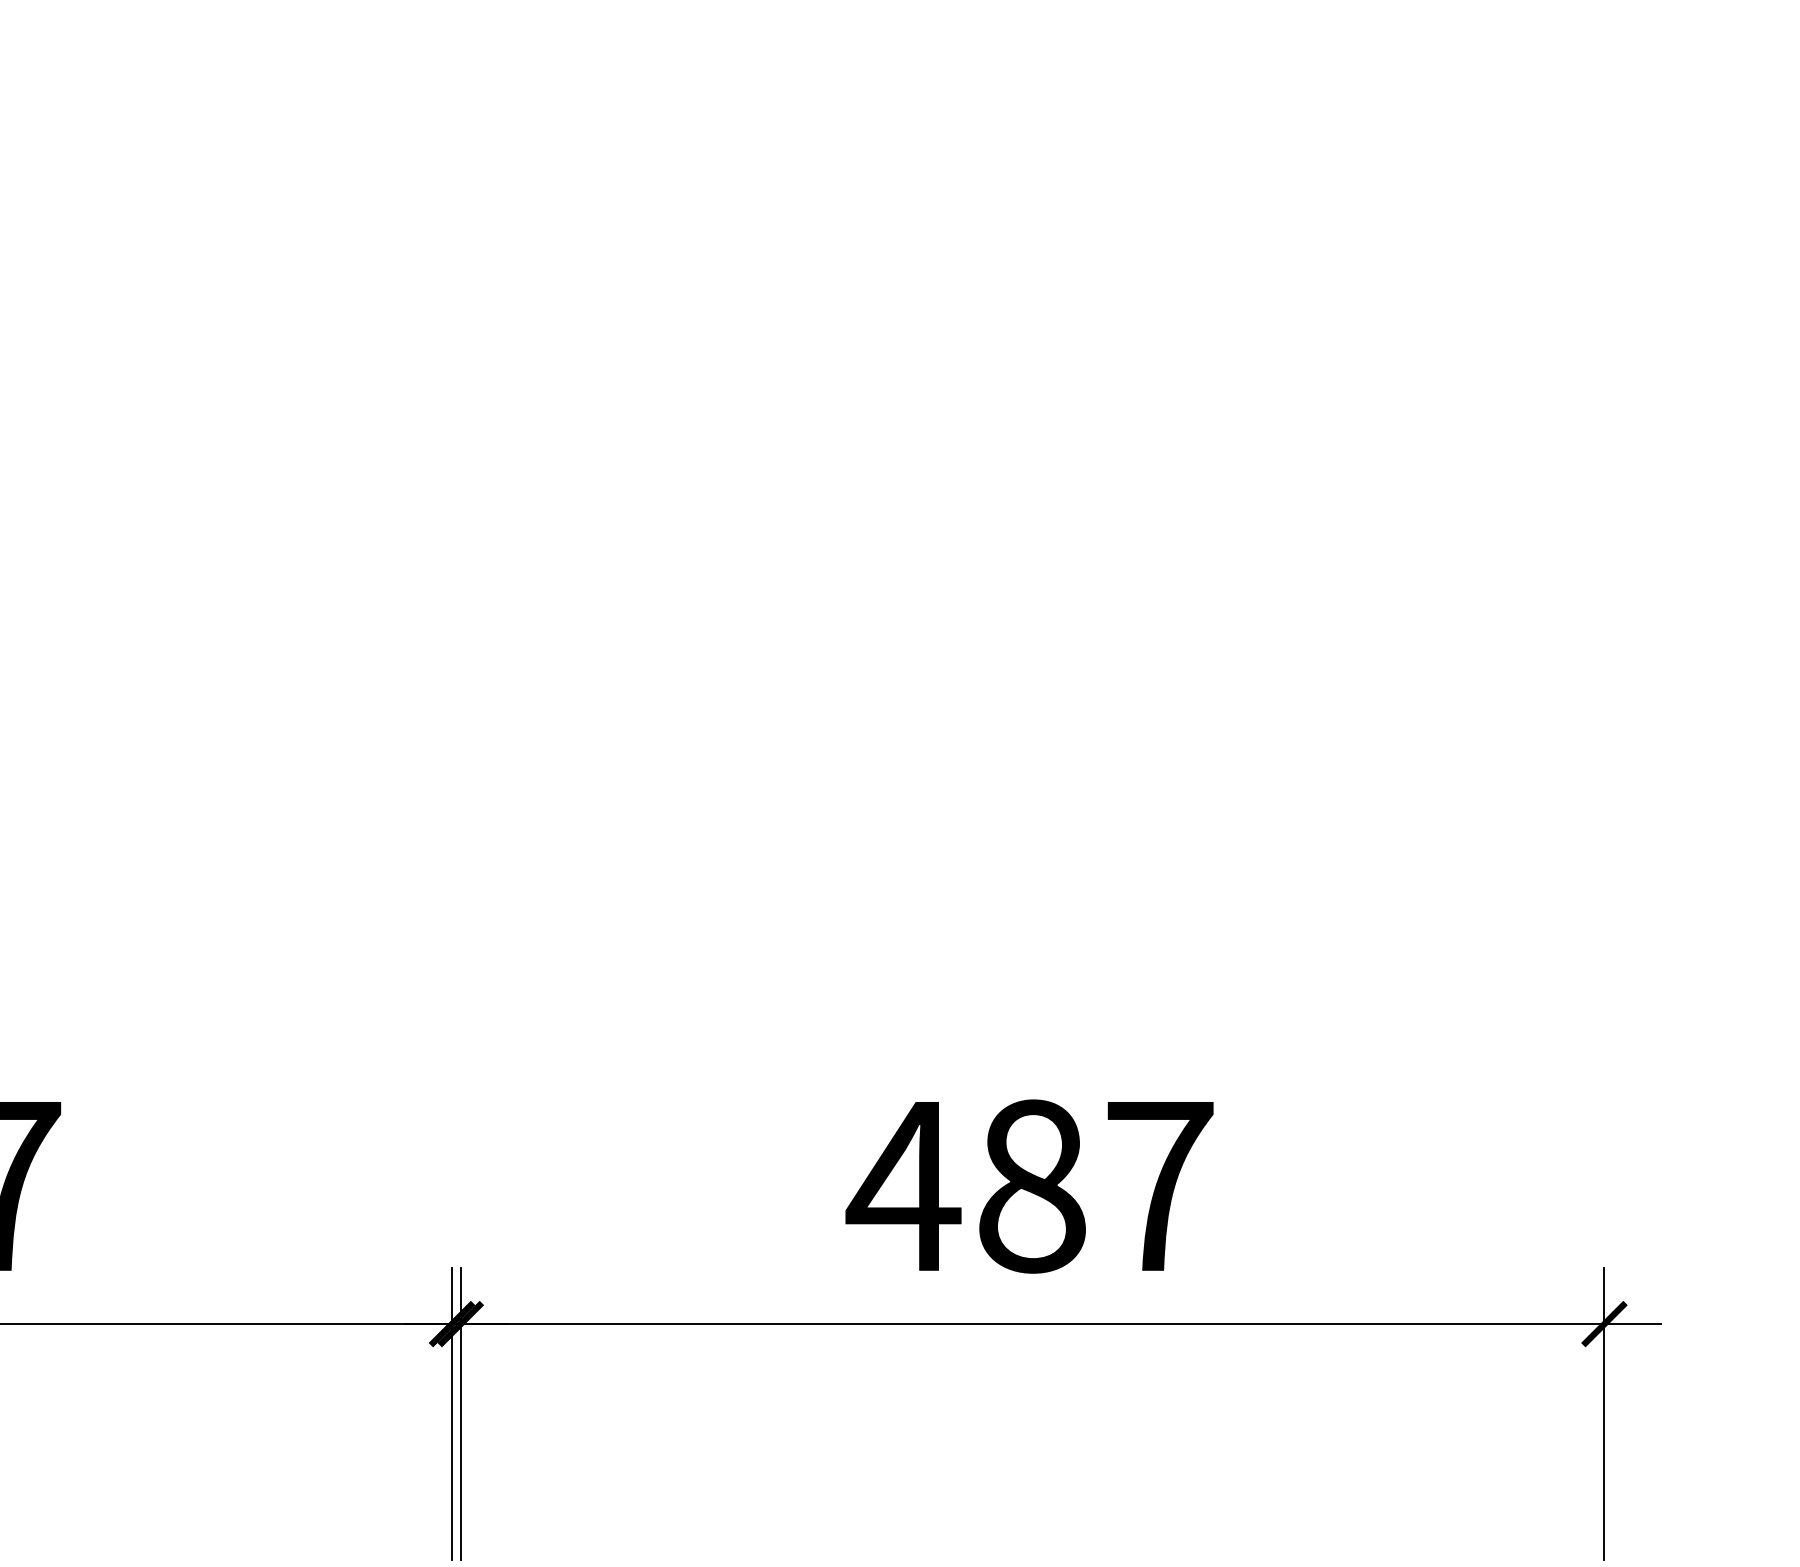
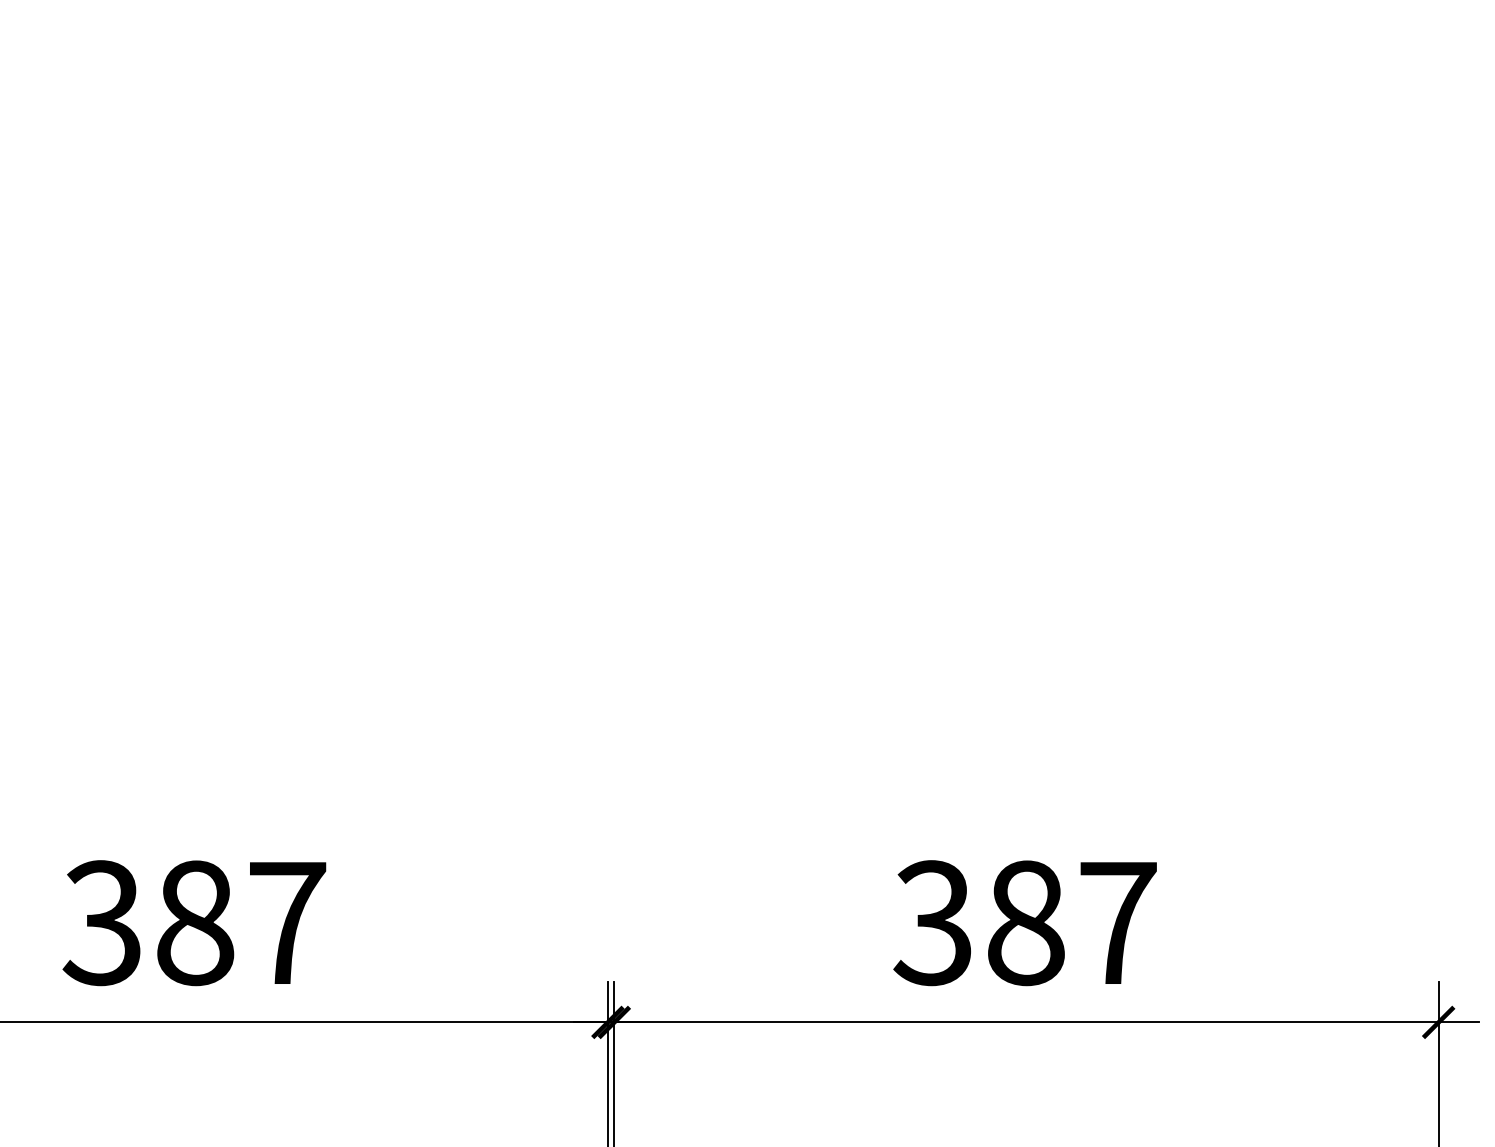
text: (903, 1186) -> (933, 923), 487 -> 387

